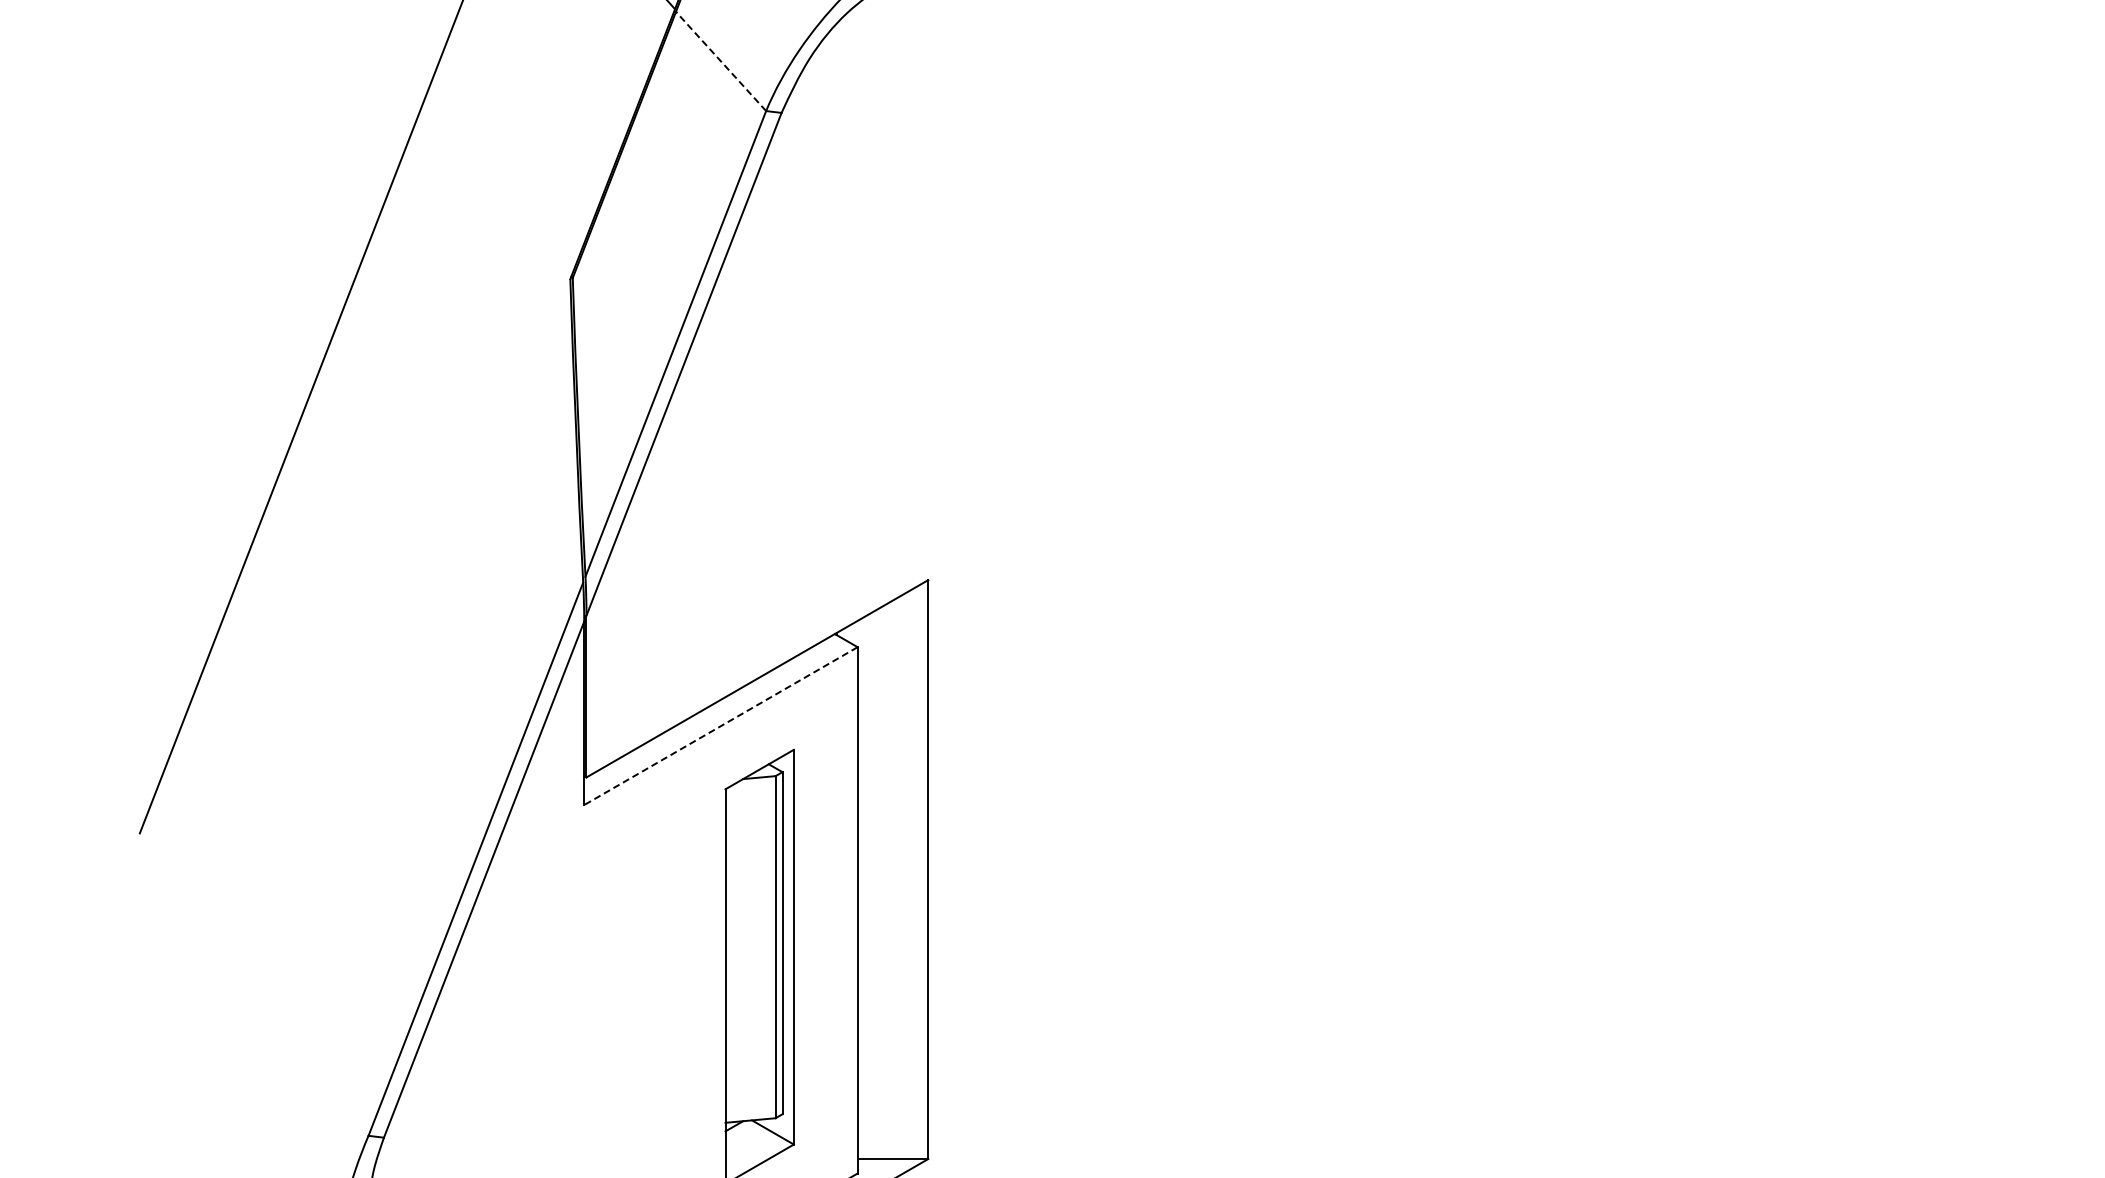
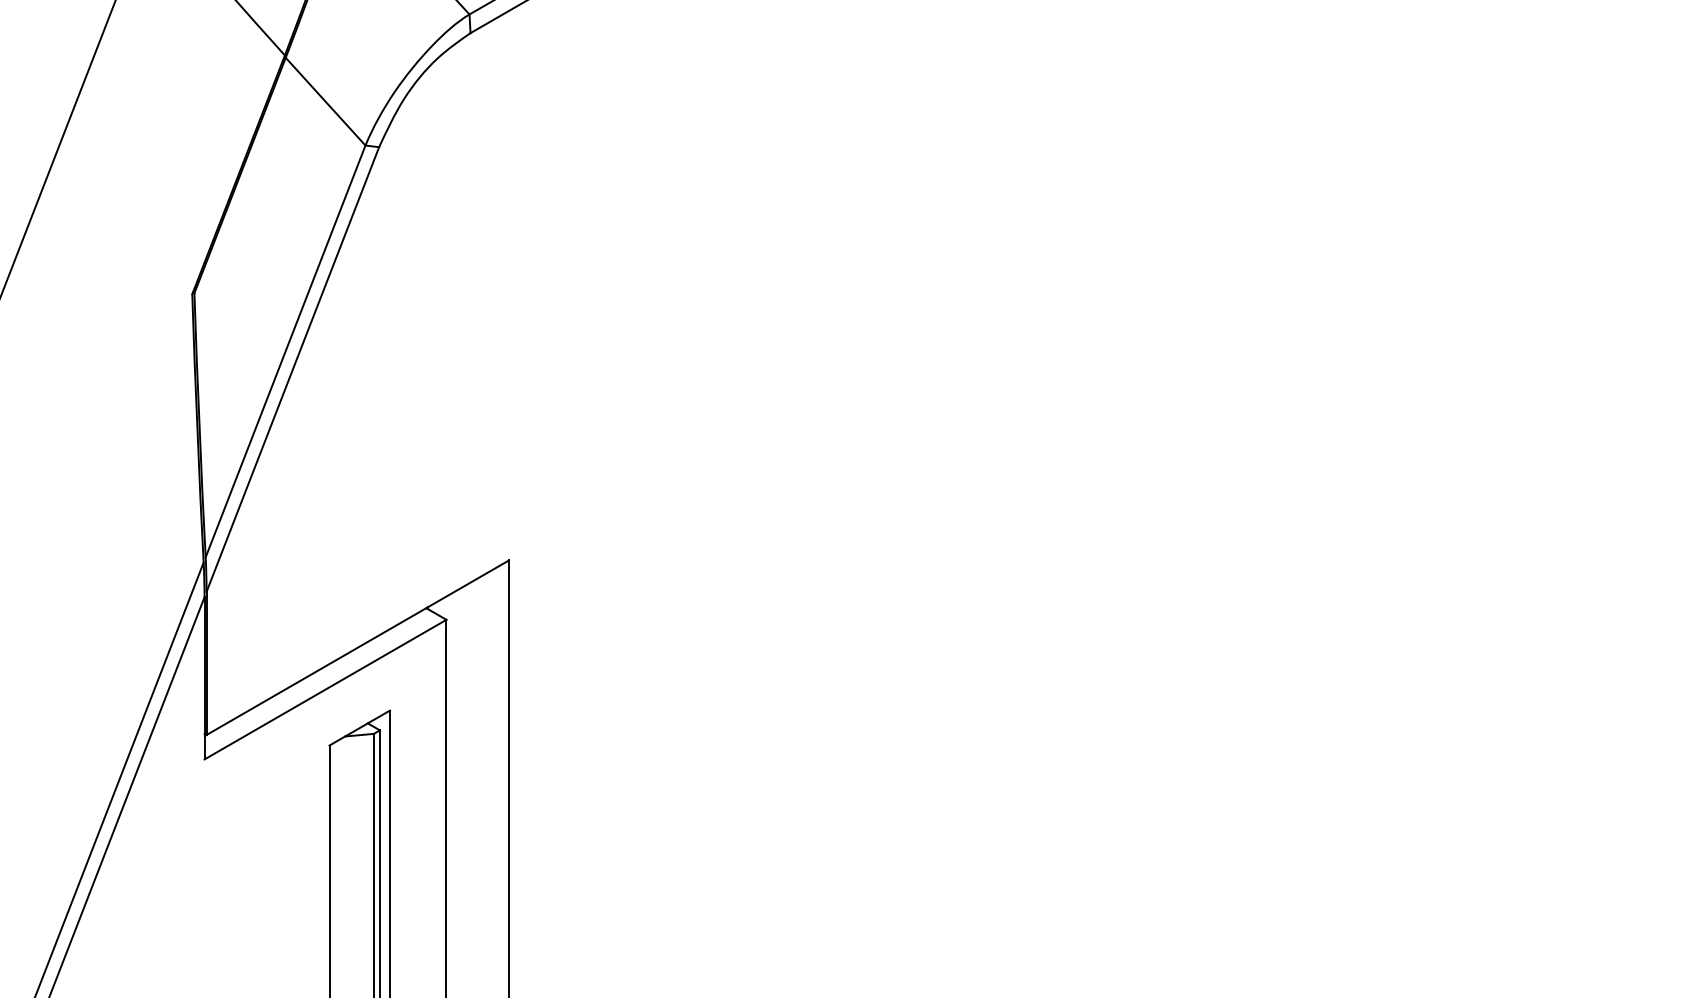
line: (720, 61) -> (325, 101), dashed -> solid
line: (720, 726) -> (325, 689), dashed -> solid

